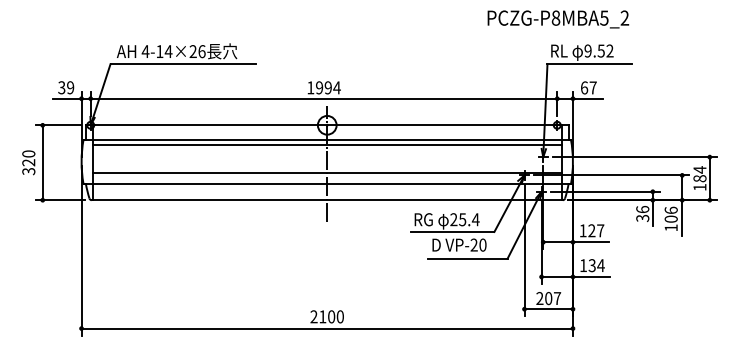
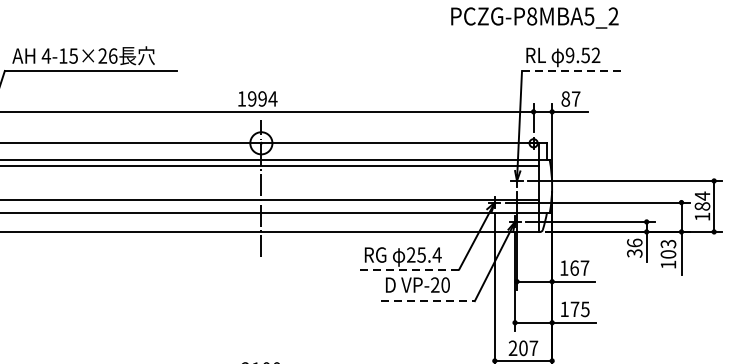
text: (168, 51) -> (73, 55), 4-14×26 -> 4-15×26
line: (590, 64) -> (572, 71), solid -> dashed
text: (584, 87) -> (565, 98), 67 -> 87
text: (670, 210) -> (667, 244), 106 -> 103
text: (591, 230) -> (574, 267), 127 -> 167
line: (452, 231) -> (409, 268), solid -> dashed
line: (467, 258) -> (427, 300), solid -> dashed
text: (596, 265) -> (580, 309), 134 -> 175

